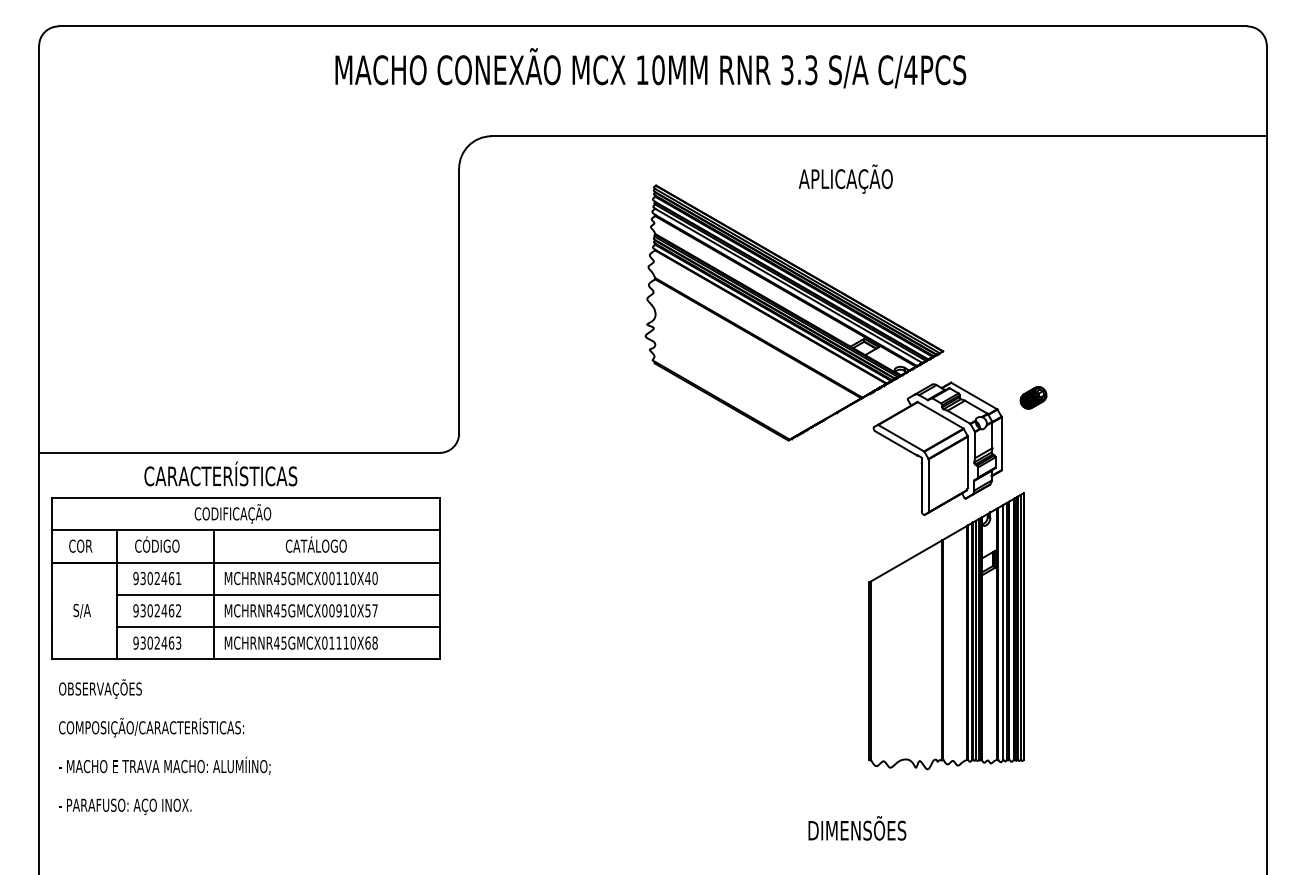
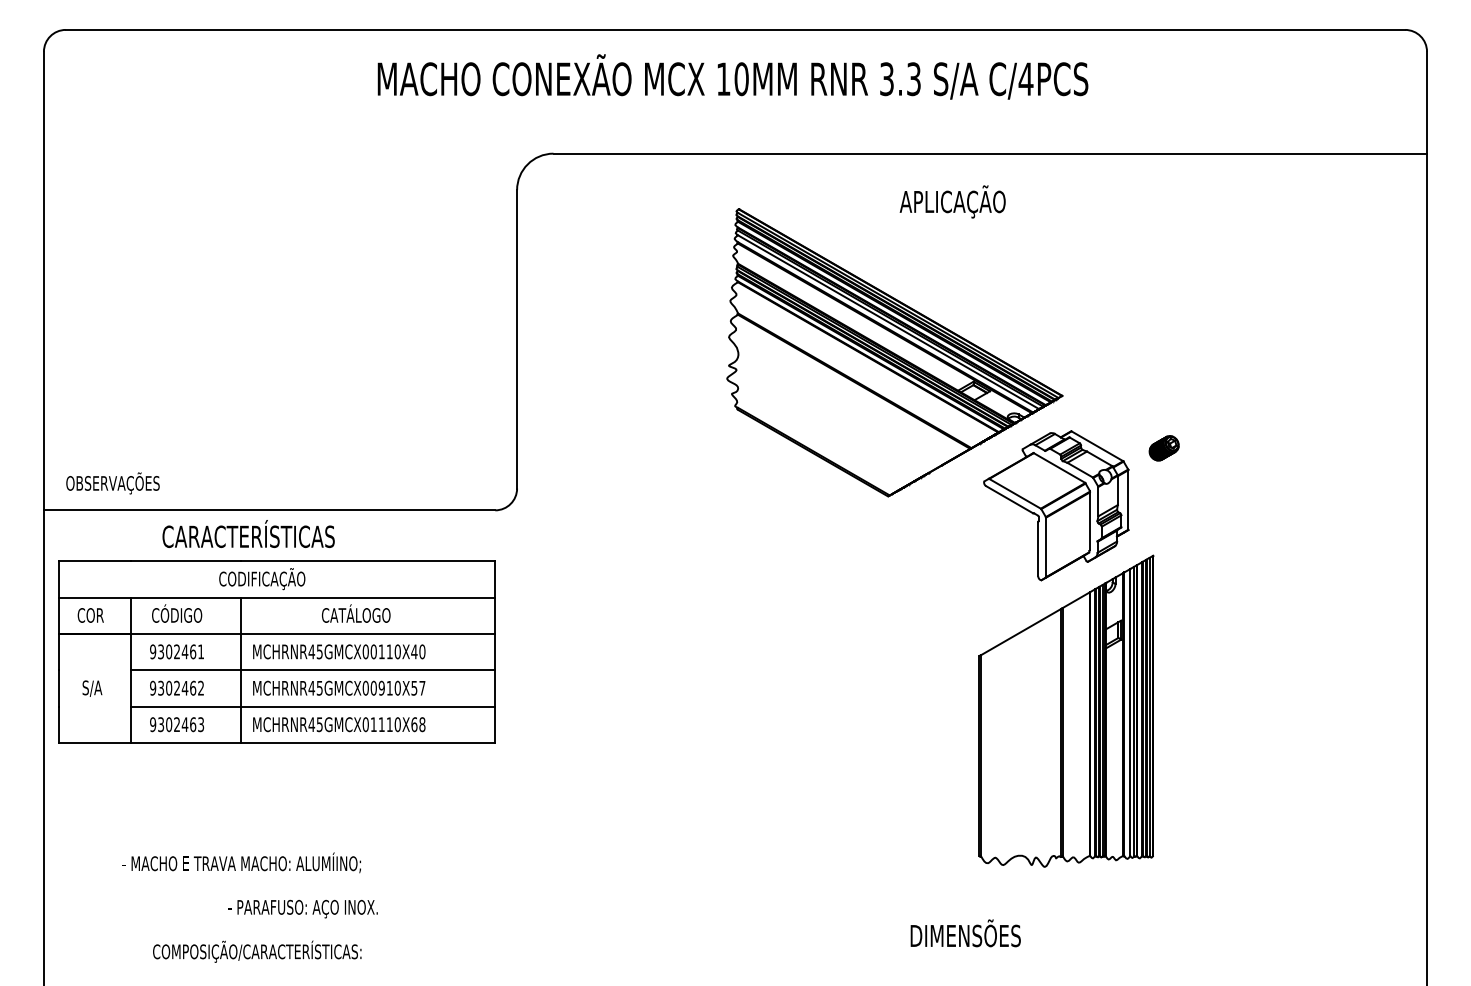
text: (100, 688) -> (113, 482), moved
text: (151, 727) -> (257, 951), moved
text: (164, 765) -> (241, 862), moved
text: (125, 806) -> (303, 908), moved

